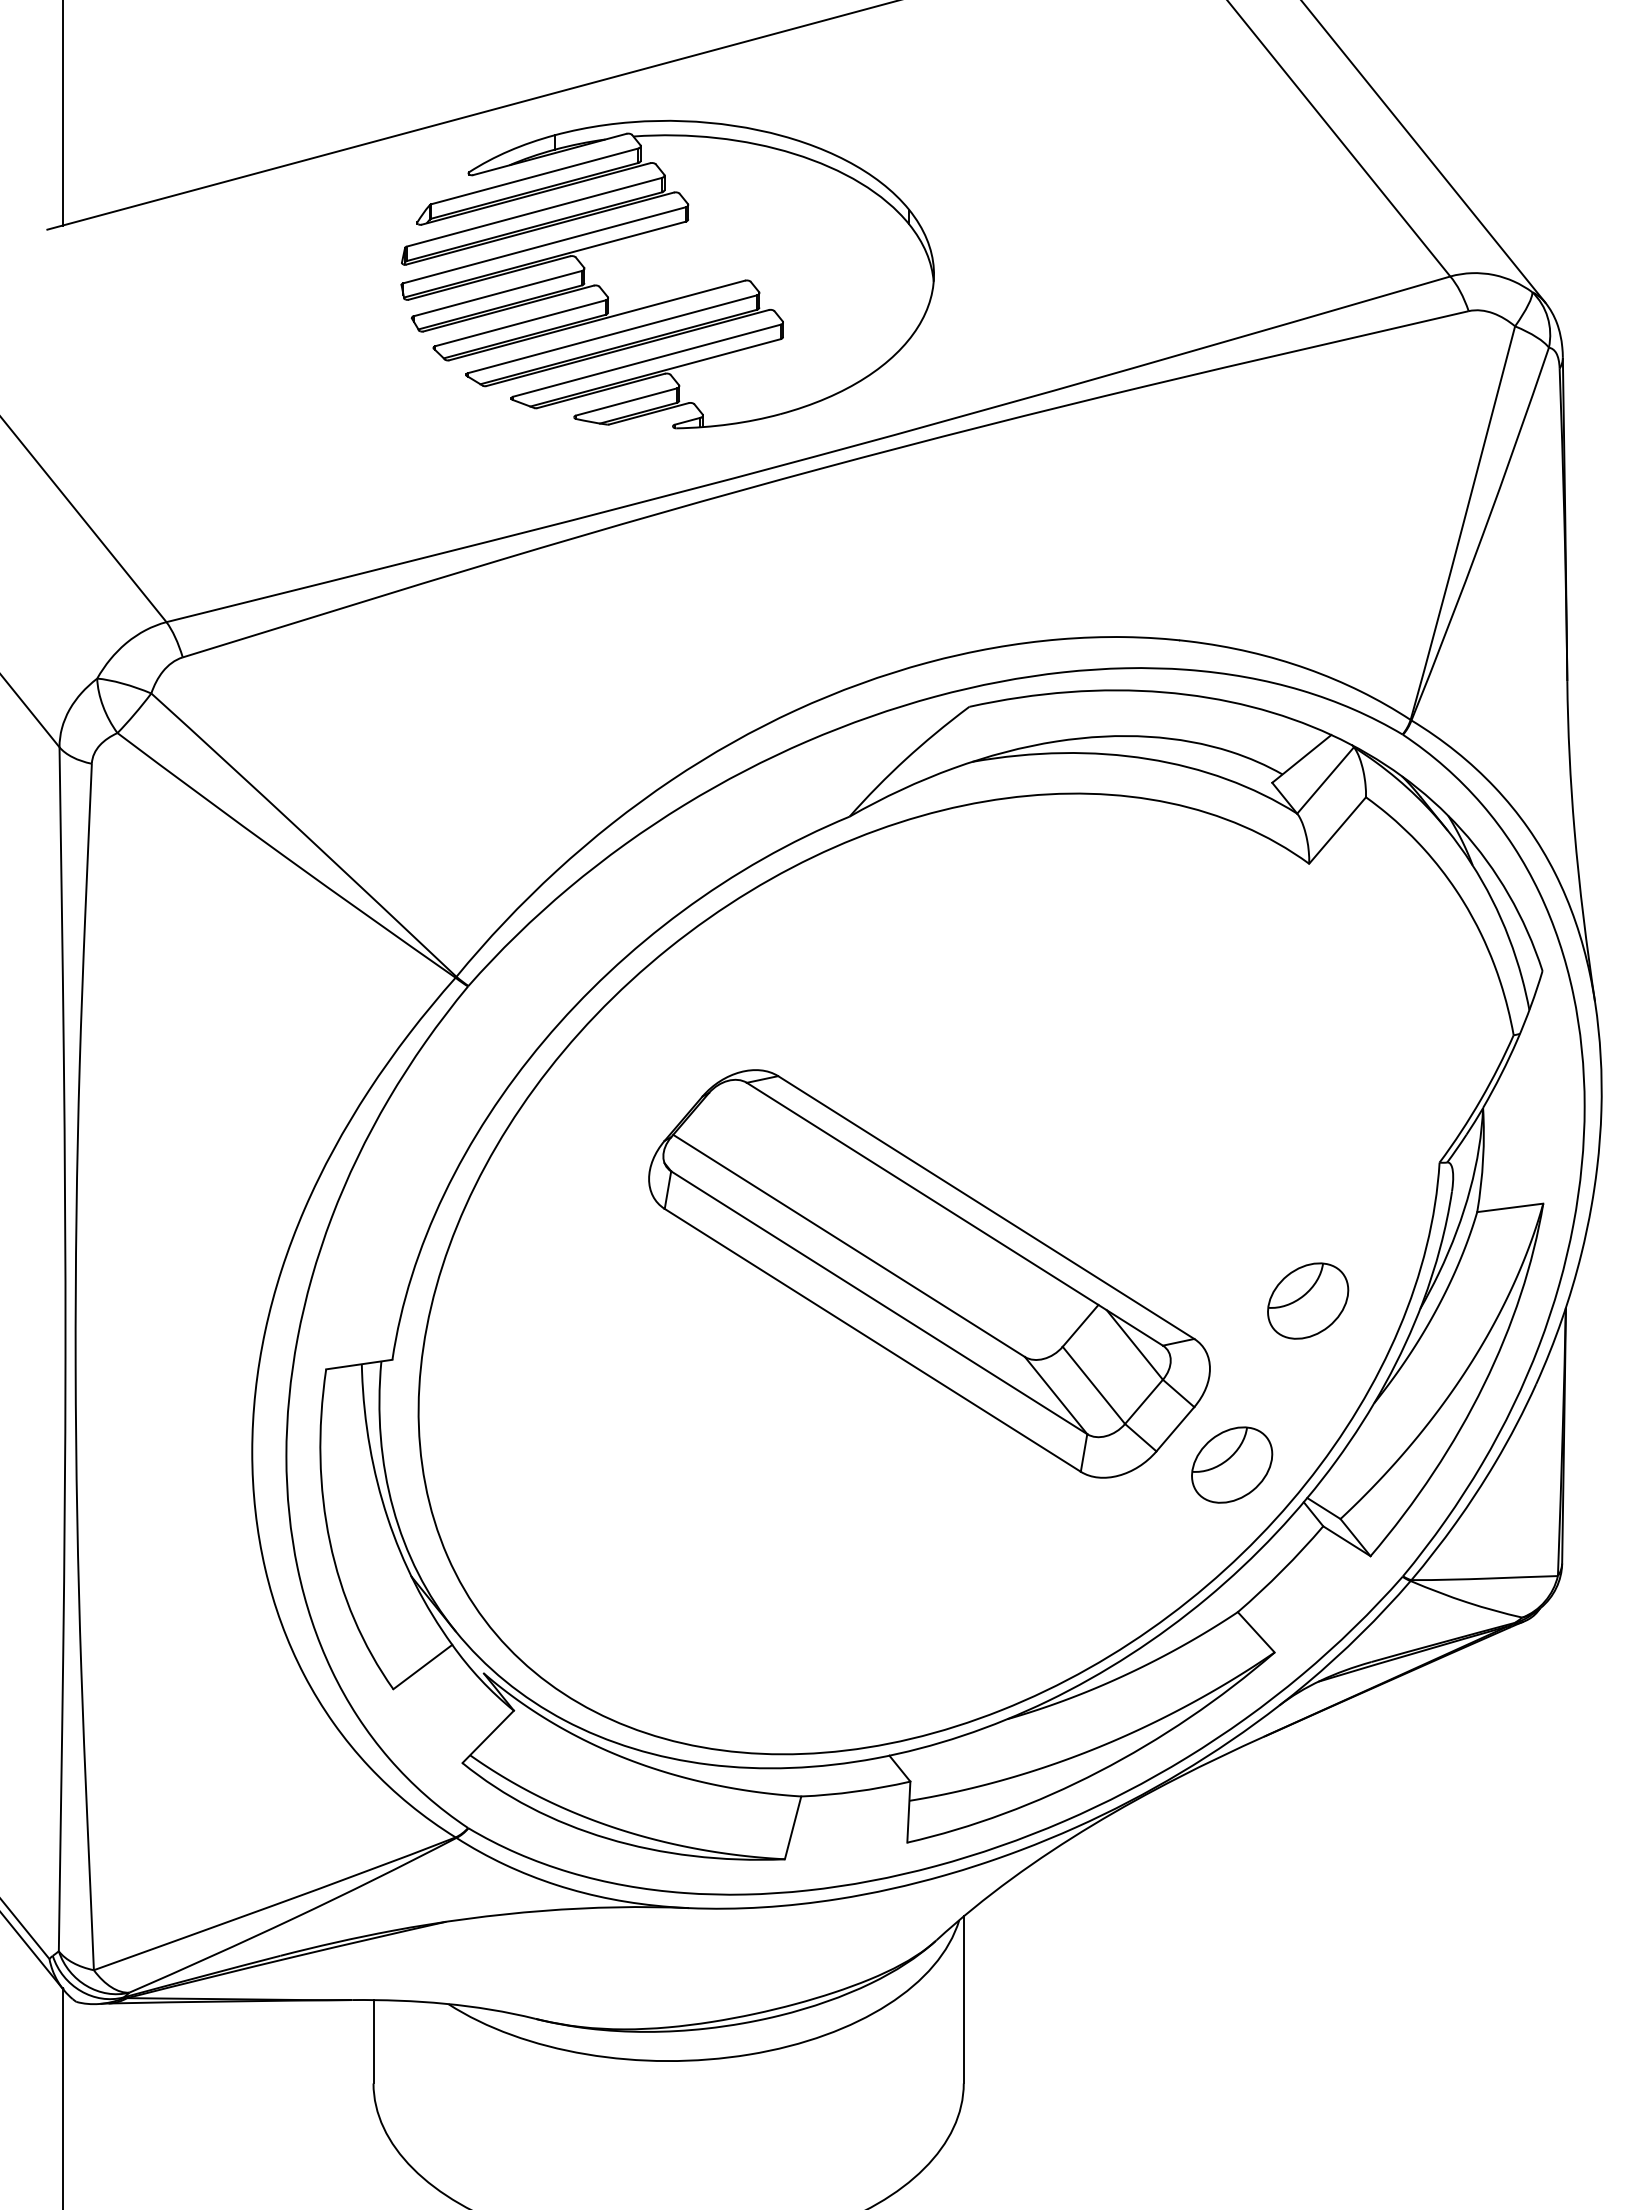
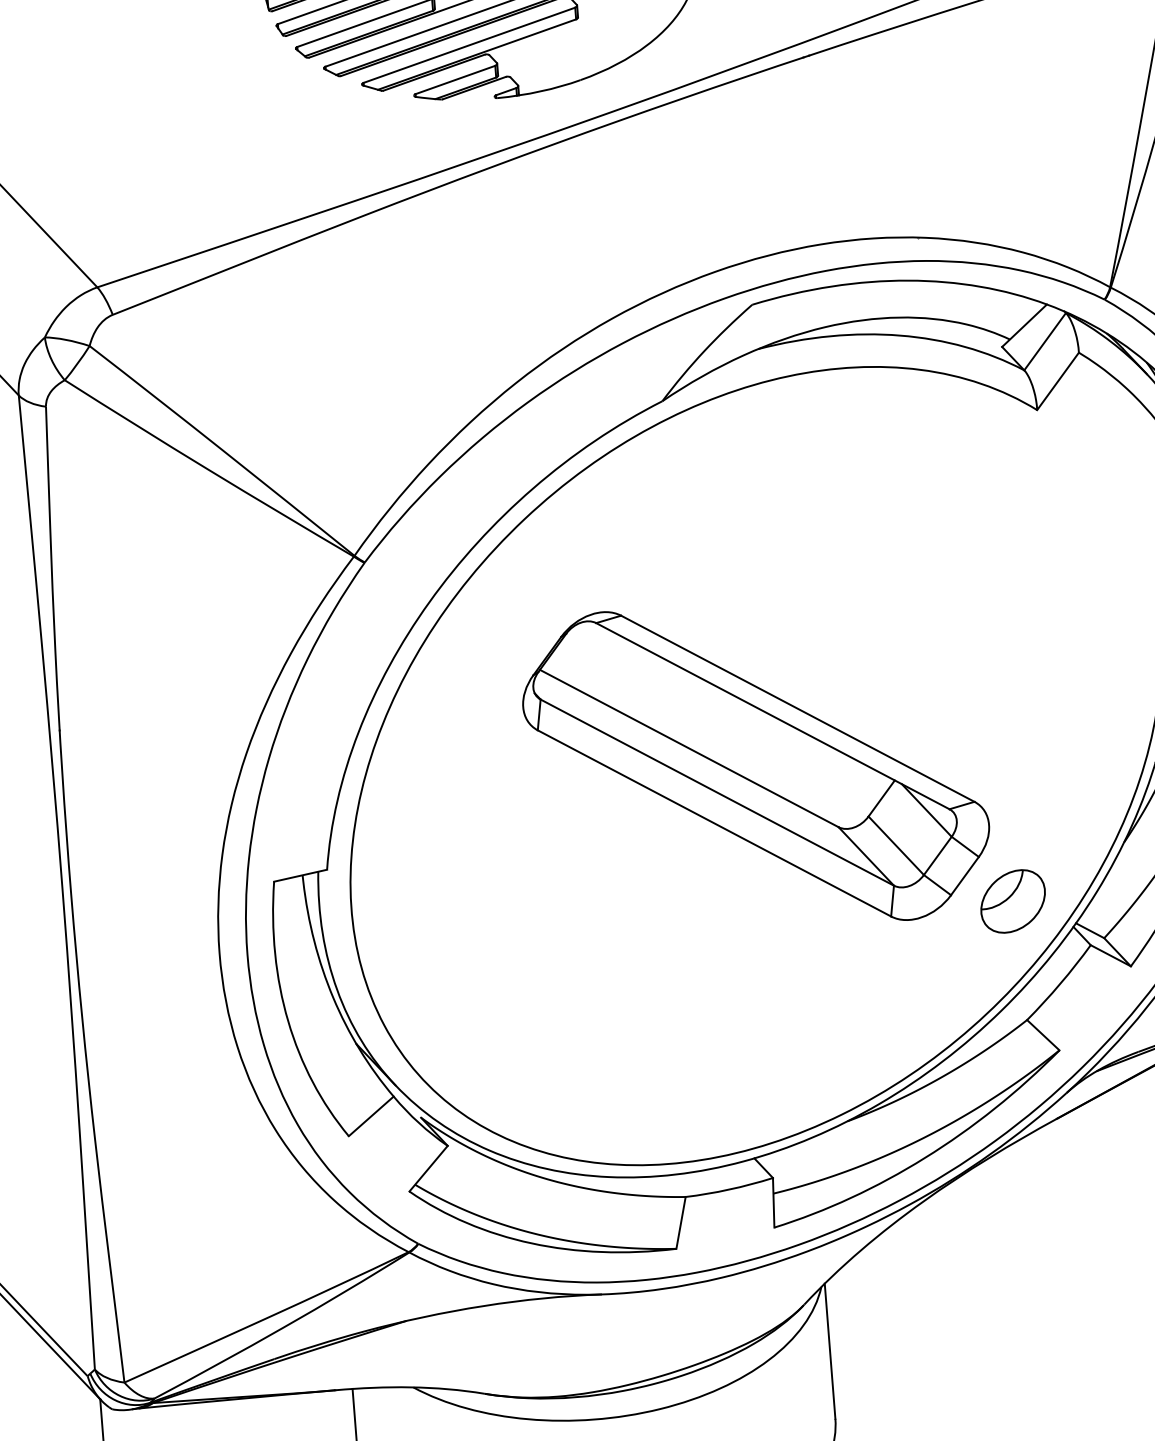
part: (1308, 1300) -> (1064, 763), removed

